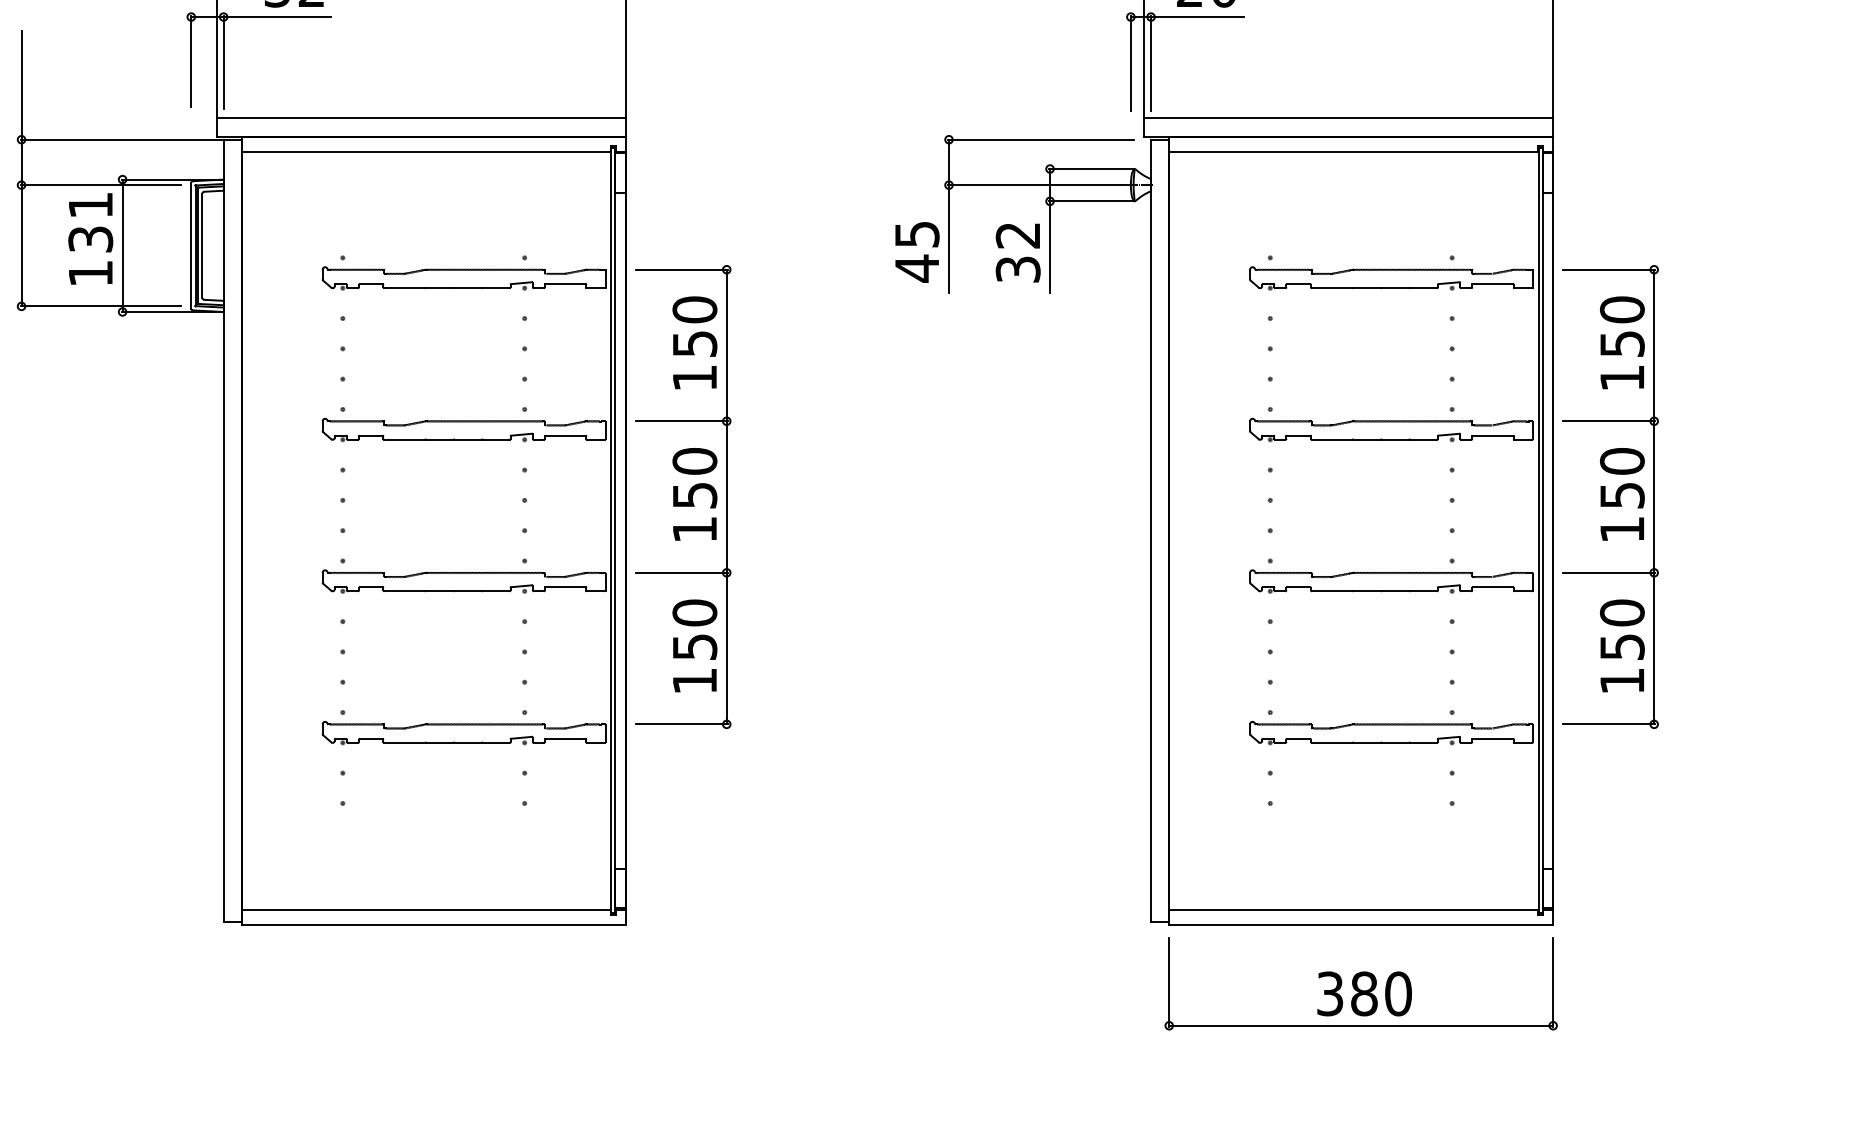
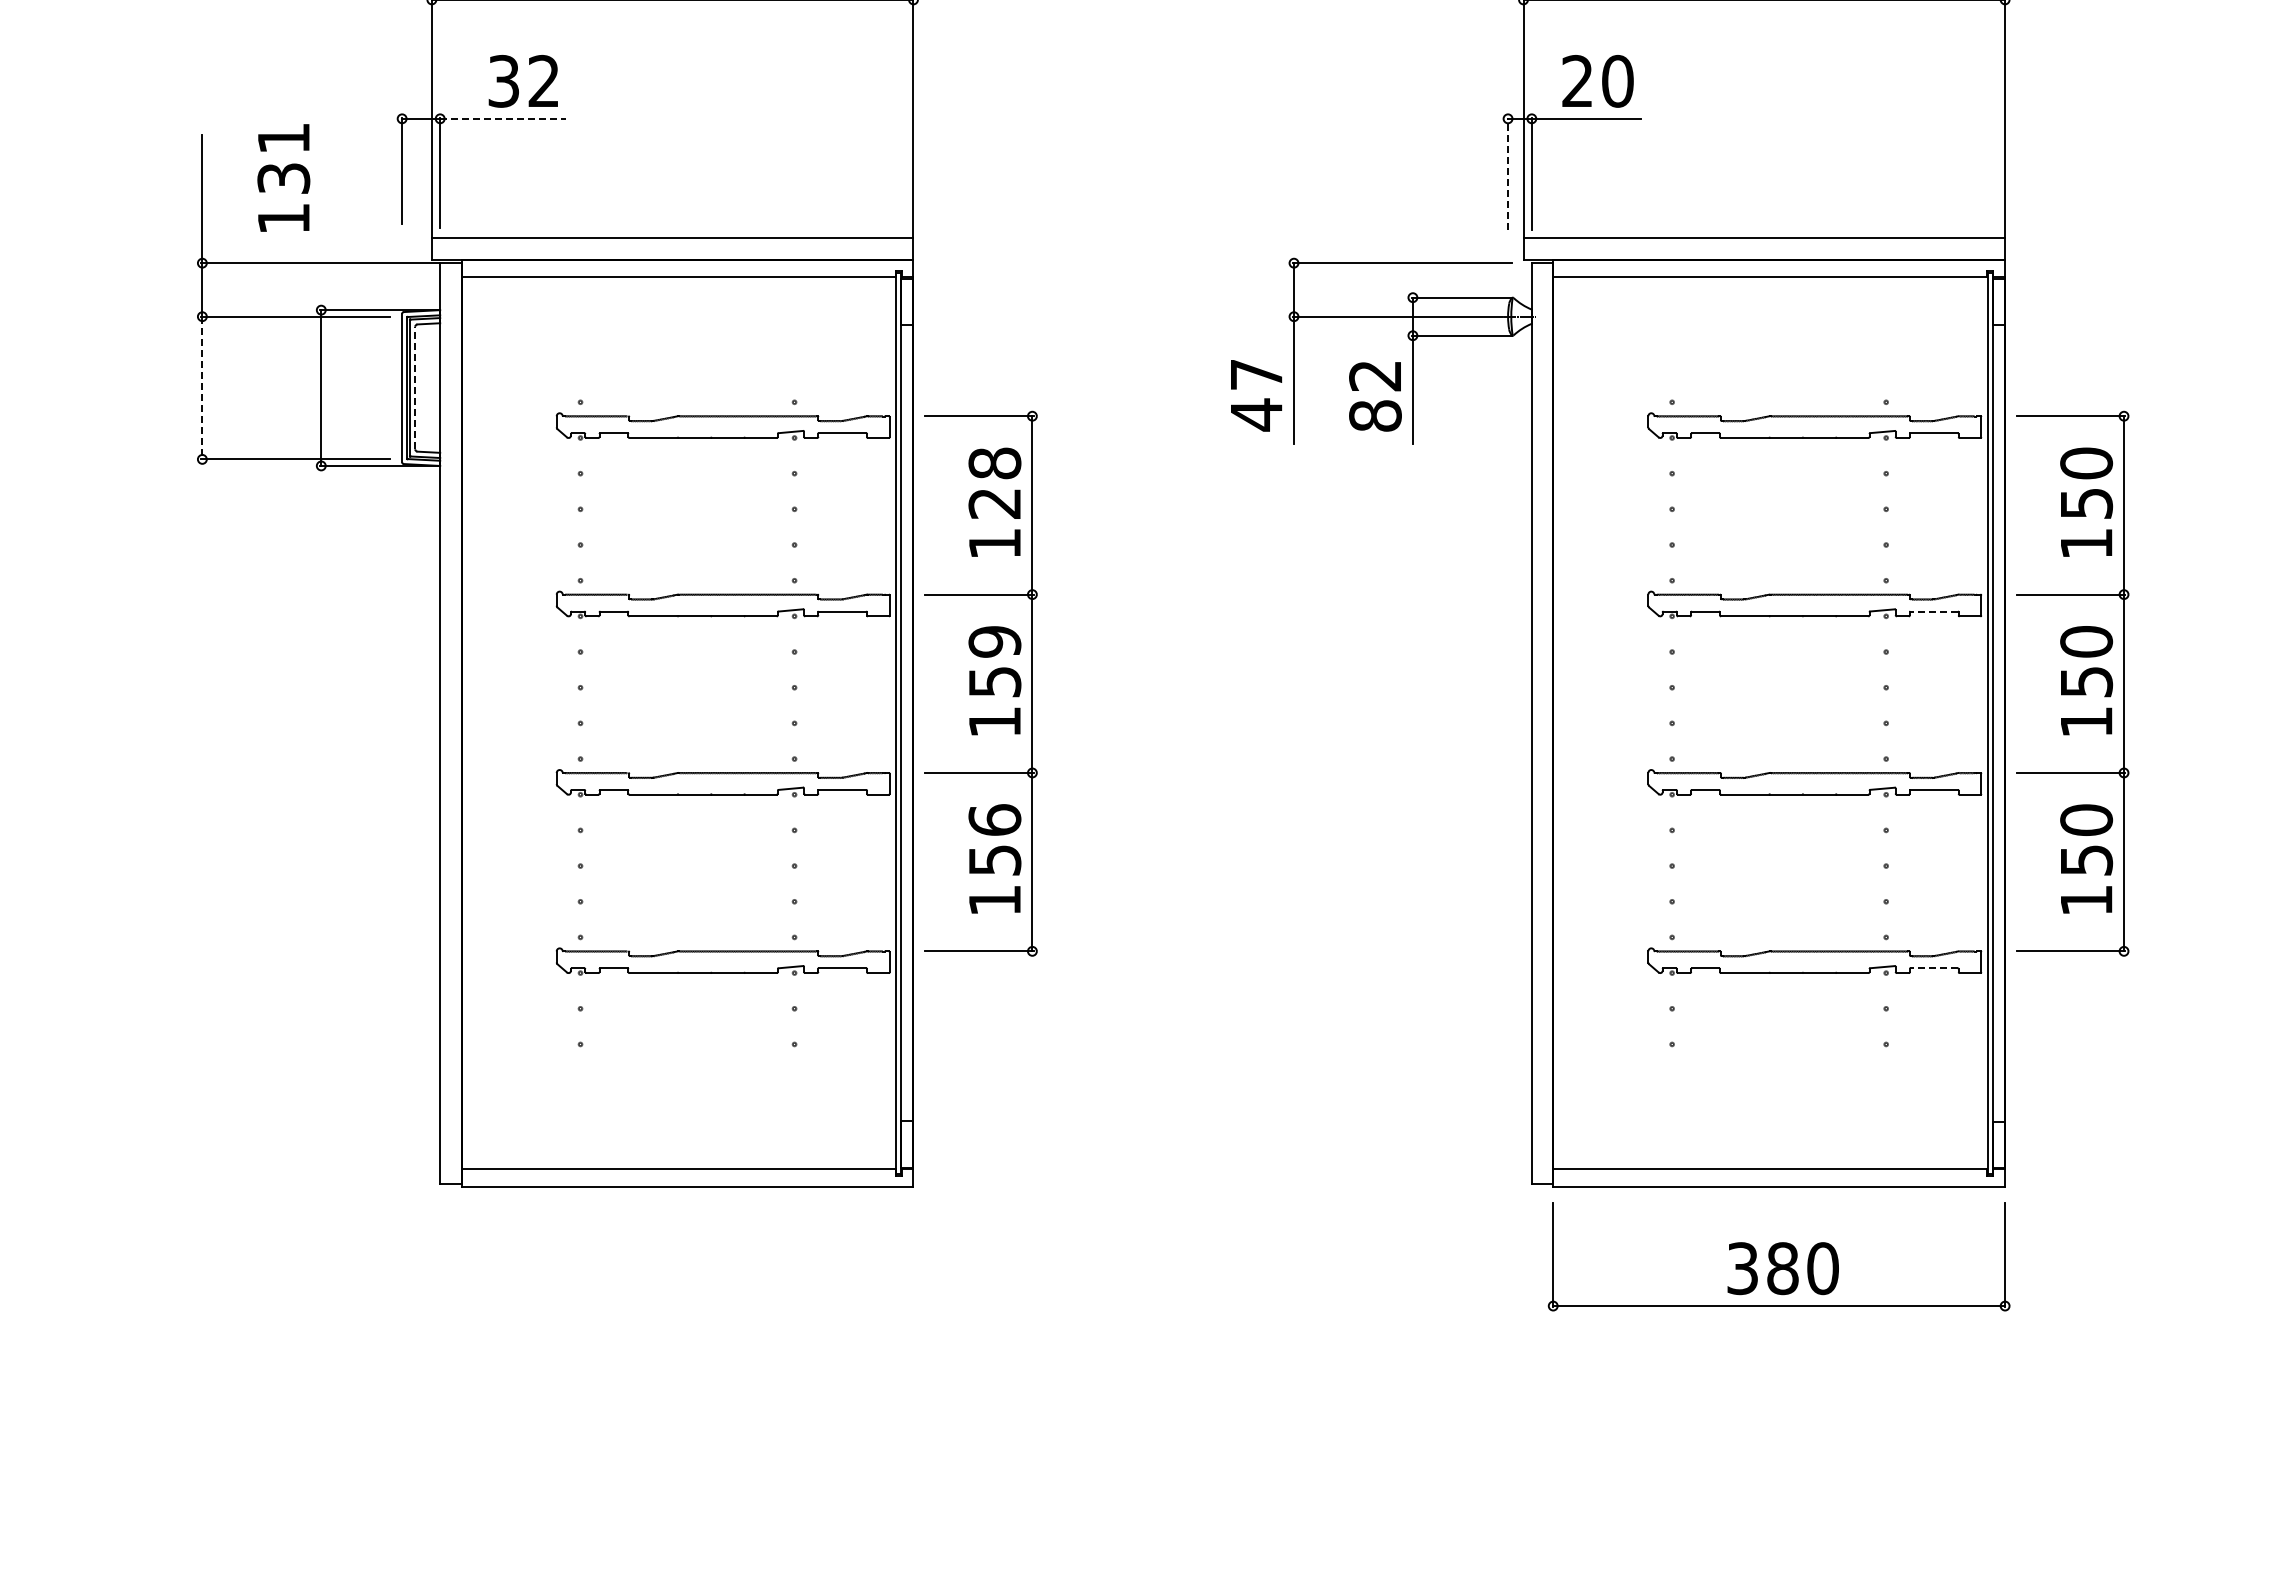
line: (277, 16) -> (503, 118), solid -> dashed
line: (1131, 63) -> (1508, 173), solid -> dashed
text: (917, 234) -> (1257, 374), 45 -> 47
text: (90, 238) -> (283, 177), moved
line: (202, 245) -> (415, 387), solid -> dashed
line: (21, 246) -> (202, 388), solid -> dashed
text: (1018, 269) -> (1375, 415), 32 -> 82
text: (694, 326) -> (994, 482), 150 -> 128
line: (1493, 435) -> (1934, 611), solid -> dashed
text: (694, 461) -> (994, 641), 150 -> 159
text: (694, 612) -> (994, 819), 150 -> 156
line: (1493, 738) -> (1934, 968), solid -> dashed

